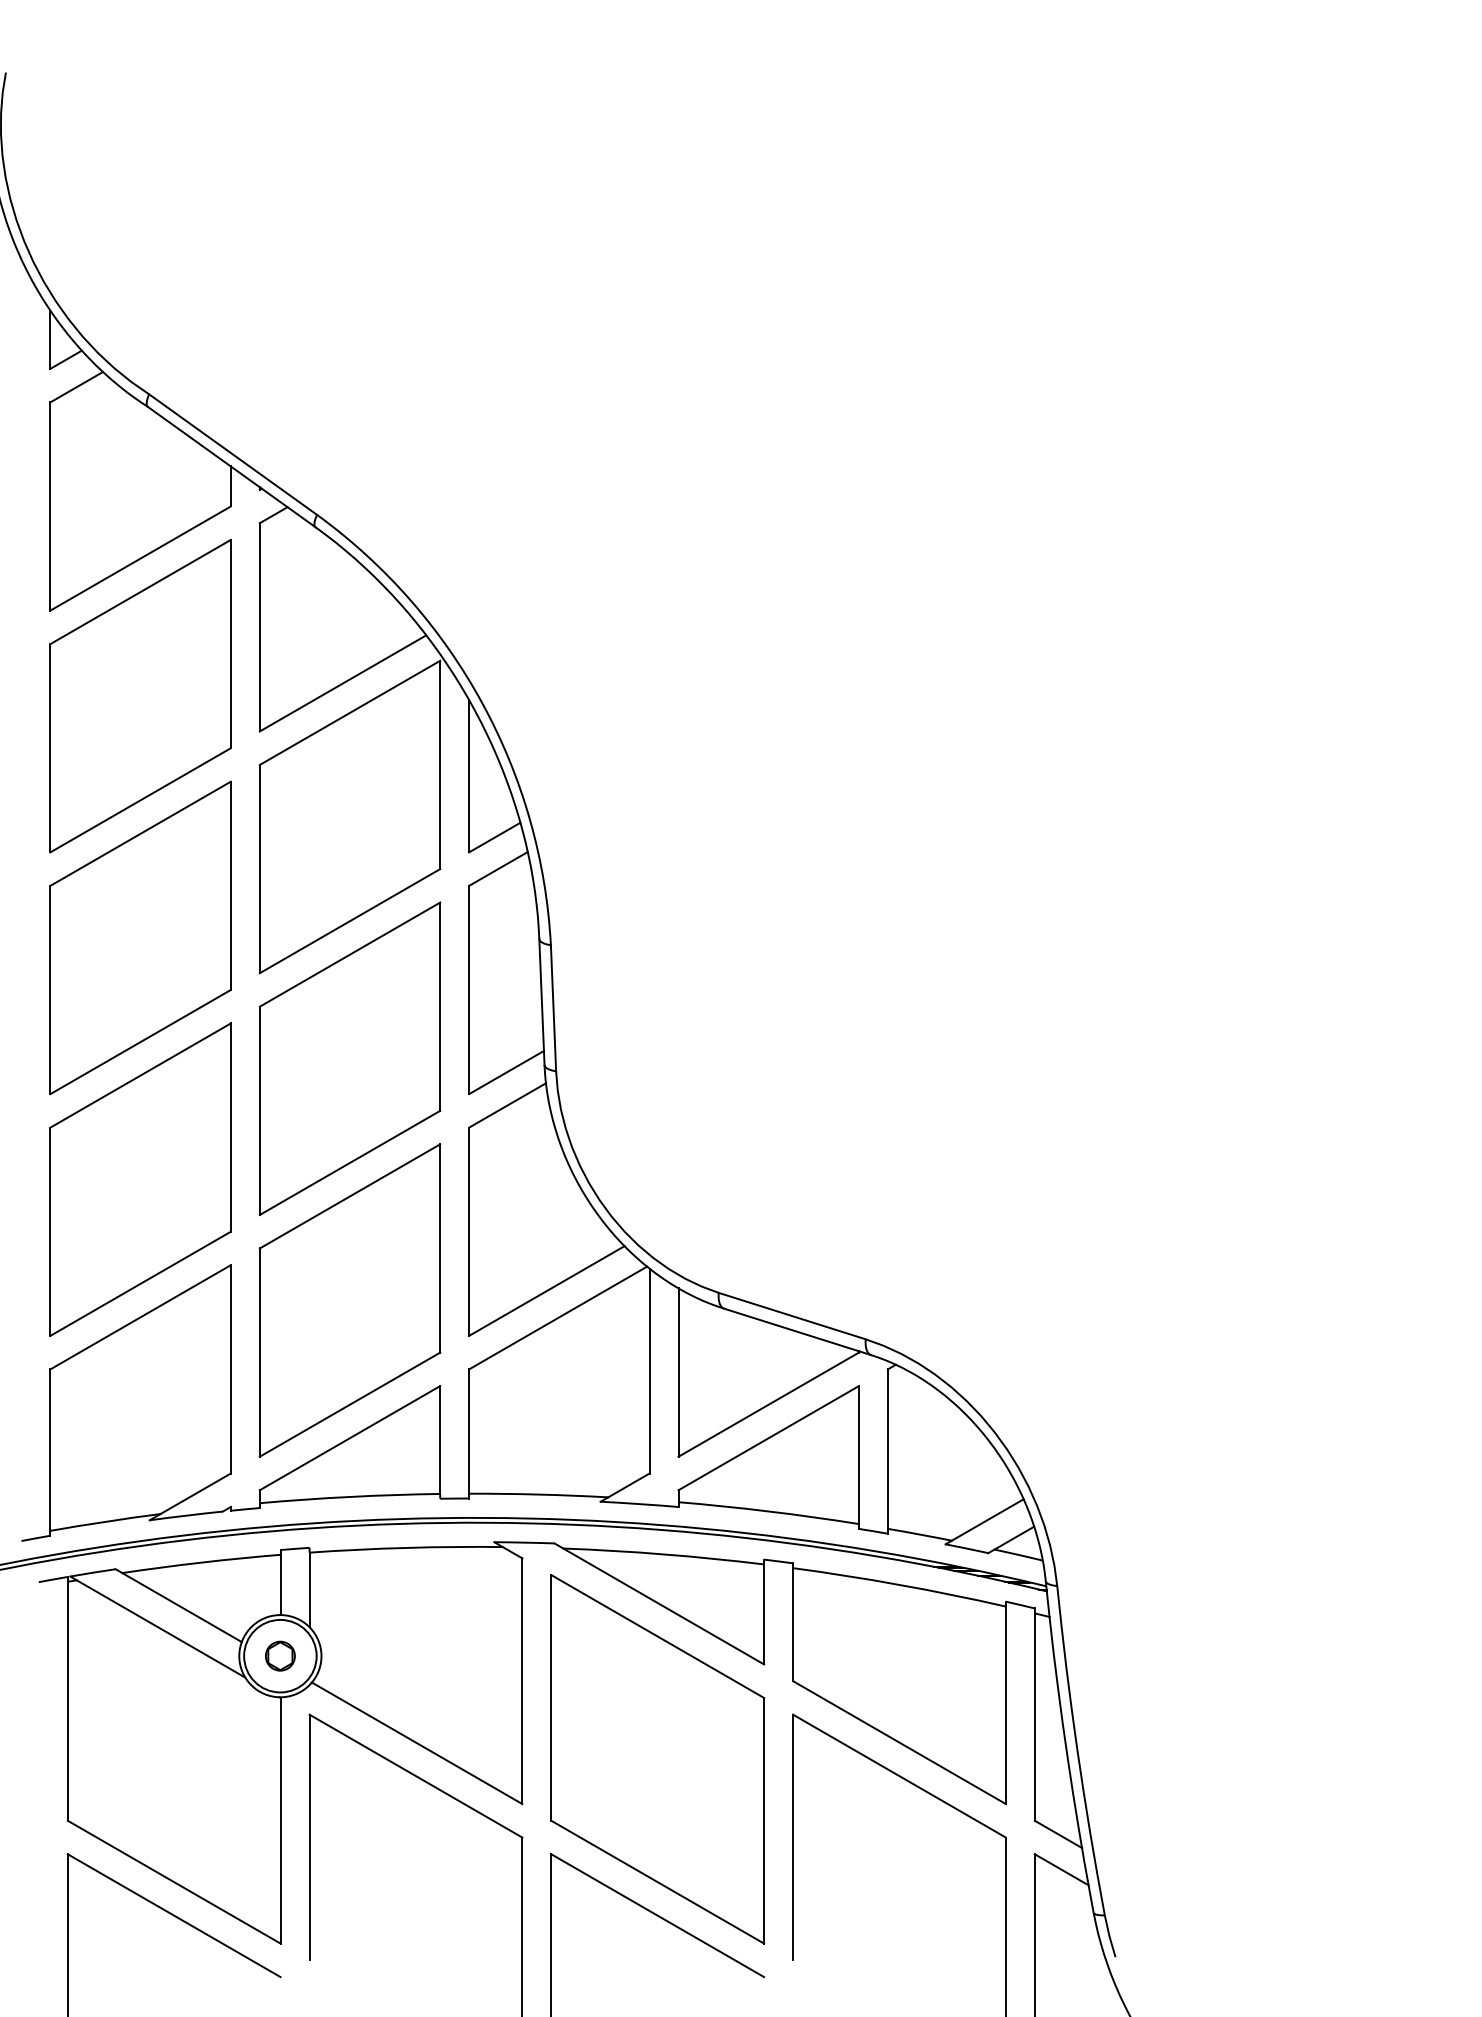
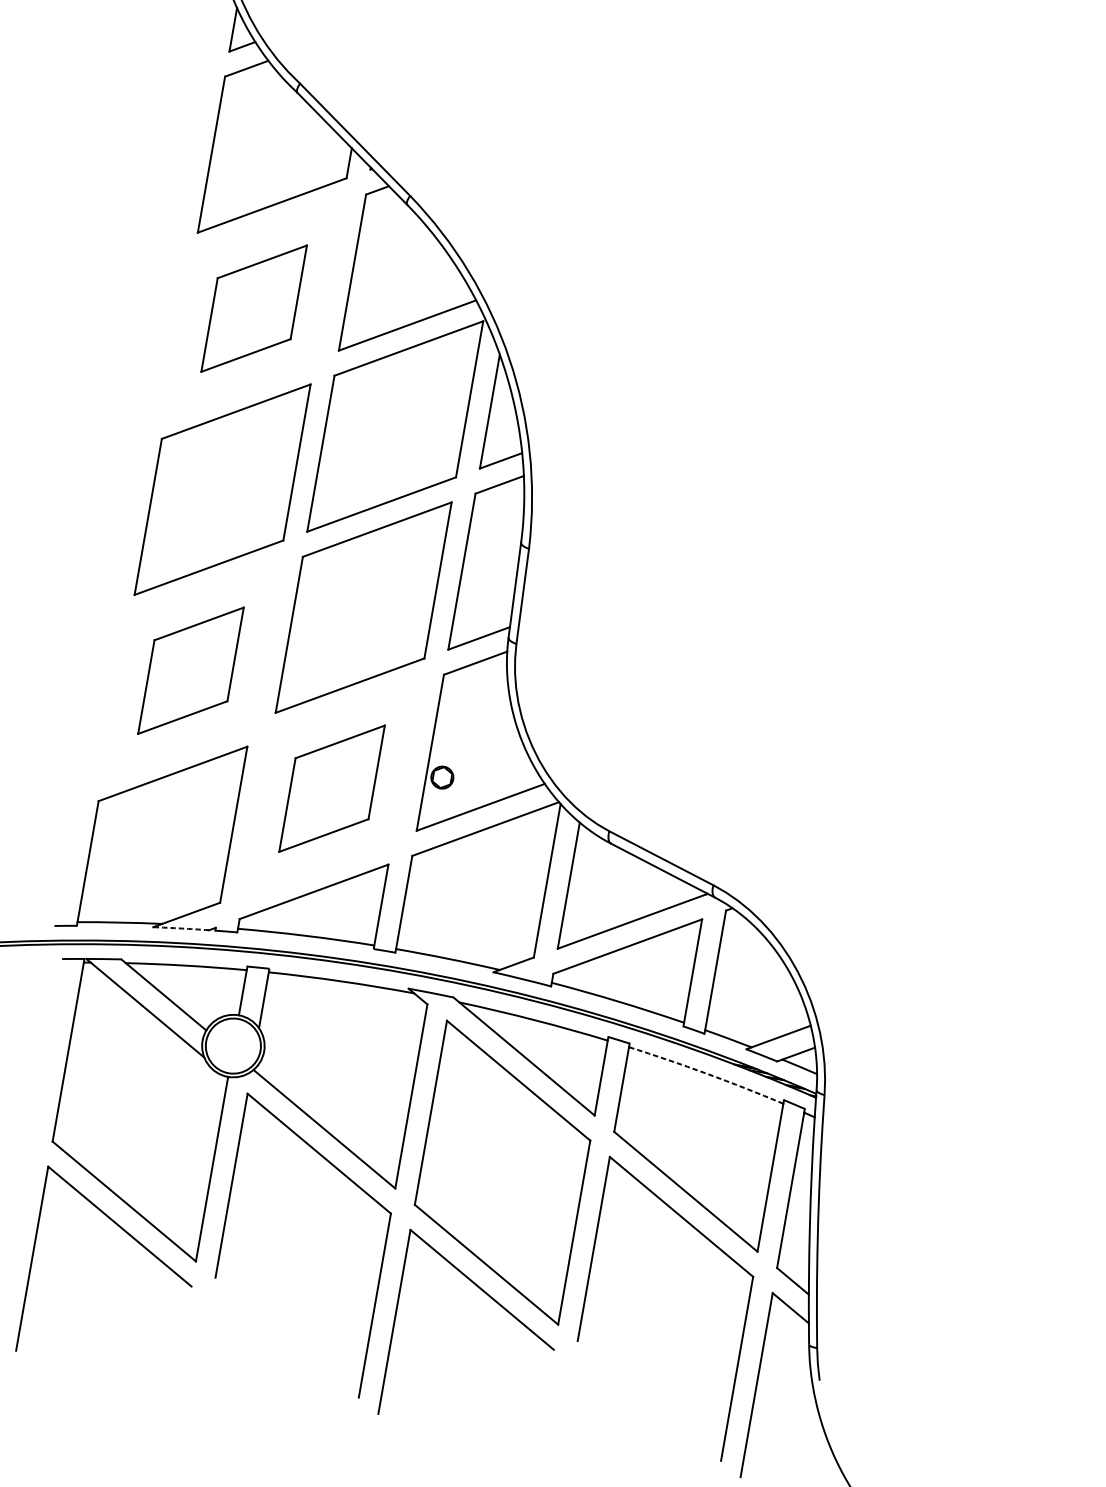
part: (140, 696) -> (254, 308), size x0.6
part: (140, 1179) -> (190, 670), size x0.6
part: (349, 1300) -> (331, 788), size x0.6
arc: (186, 1515) -> (181, 928), solid -> dashed
arc: (899, 1584) -> (706, 1073), solid -> dashed
part: (280, 1655) -> (442, 777), moved

